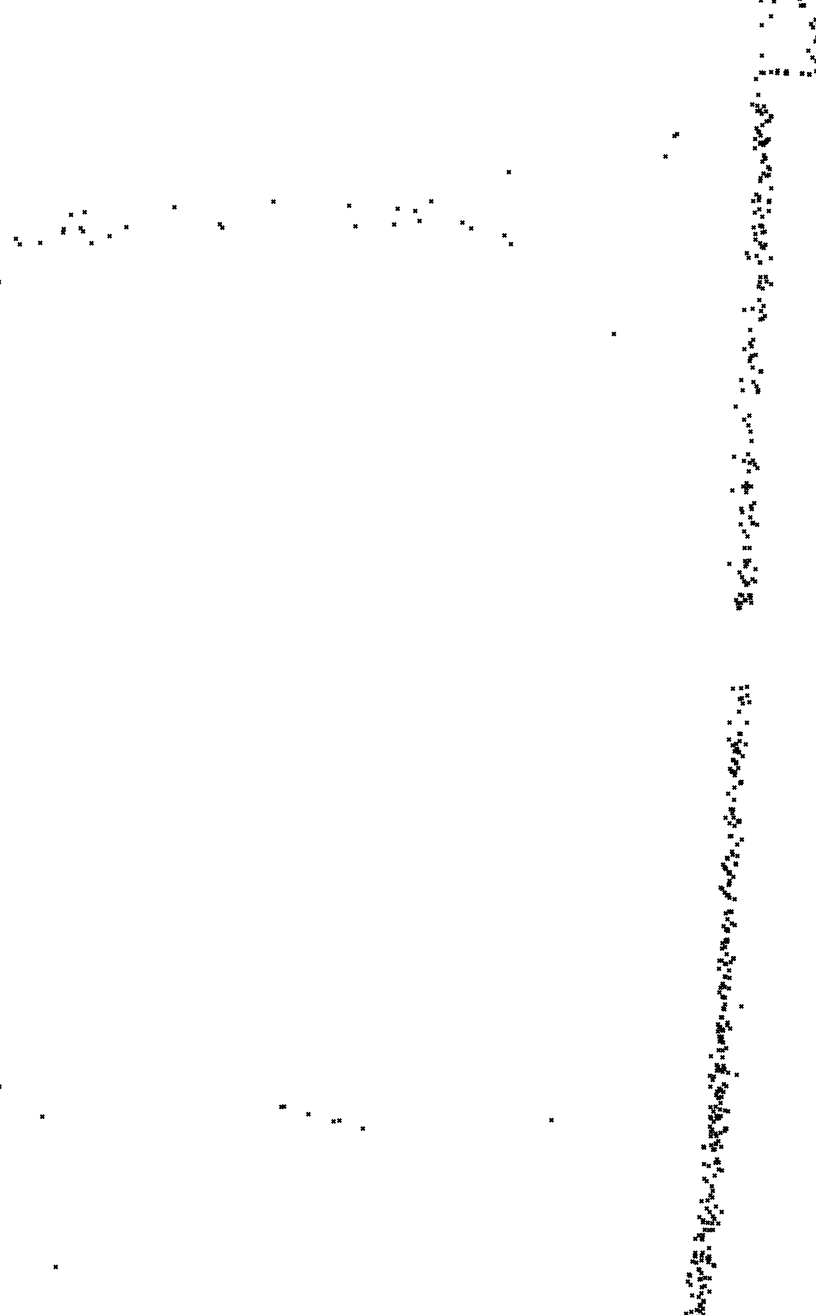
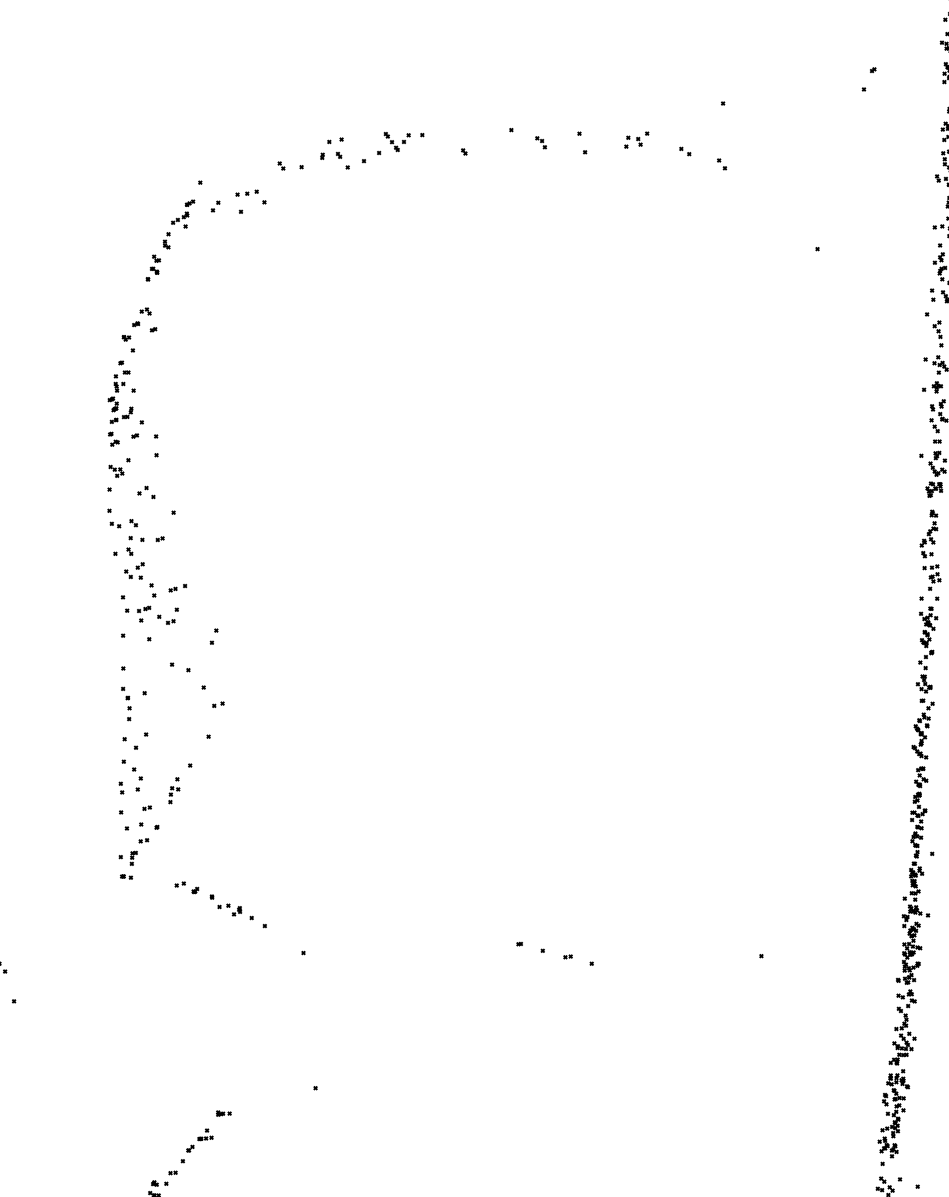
part: (412, 212) -> (636, 139), size x0.62
part: (145, 215) -> (396, 142), added
part: (305, 215) -> (540, 142), added
part: (737, 650) -> (928, 533), added

